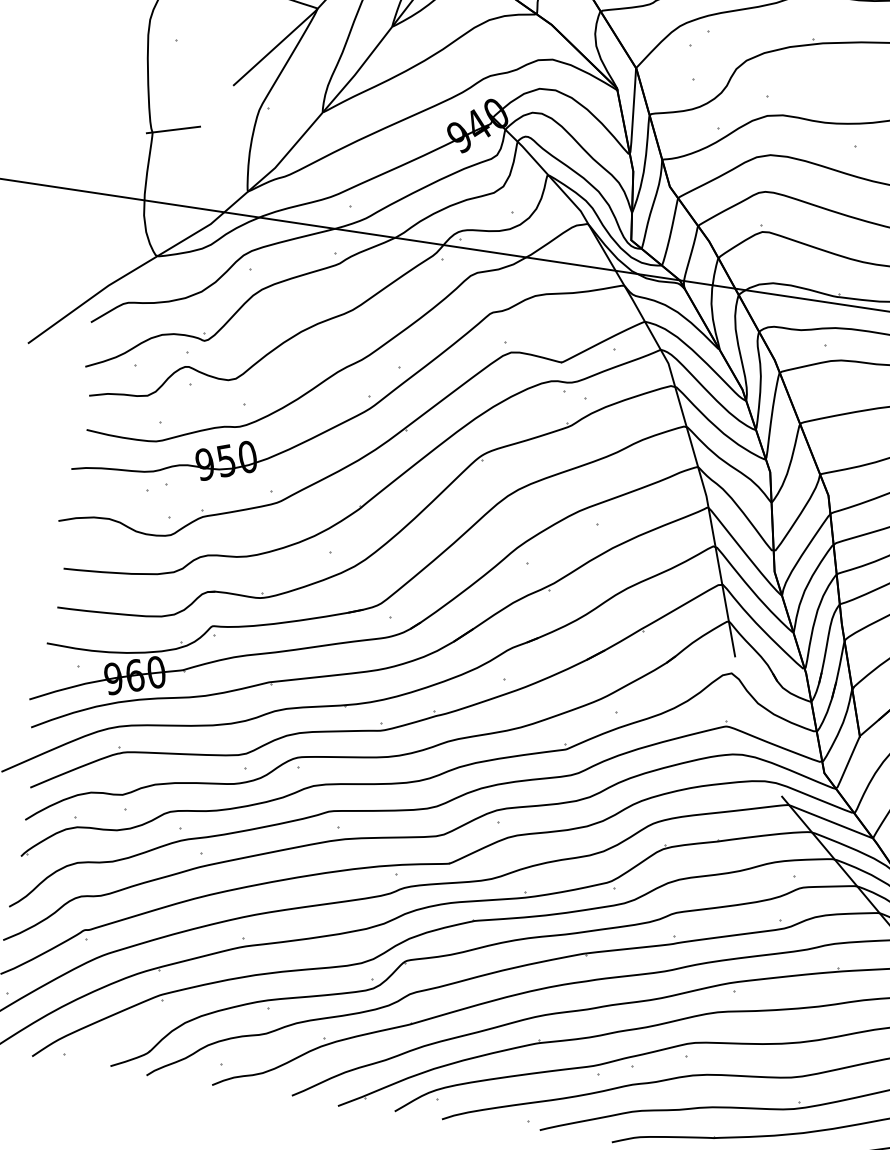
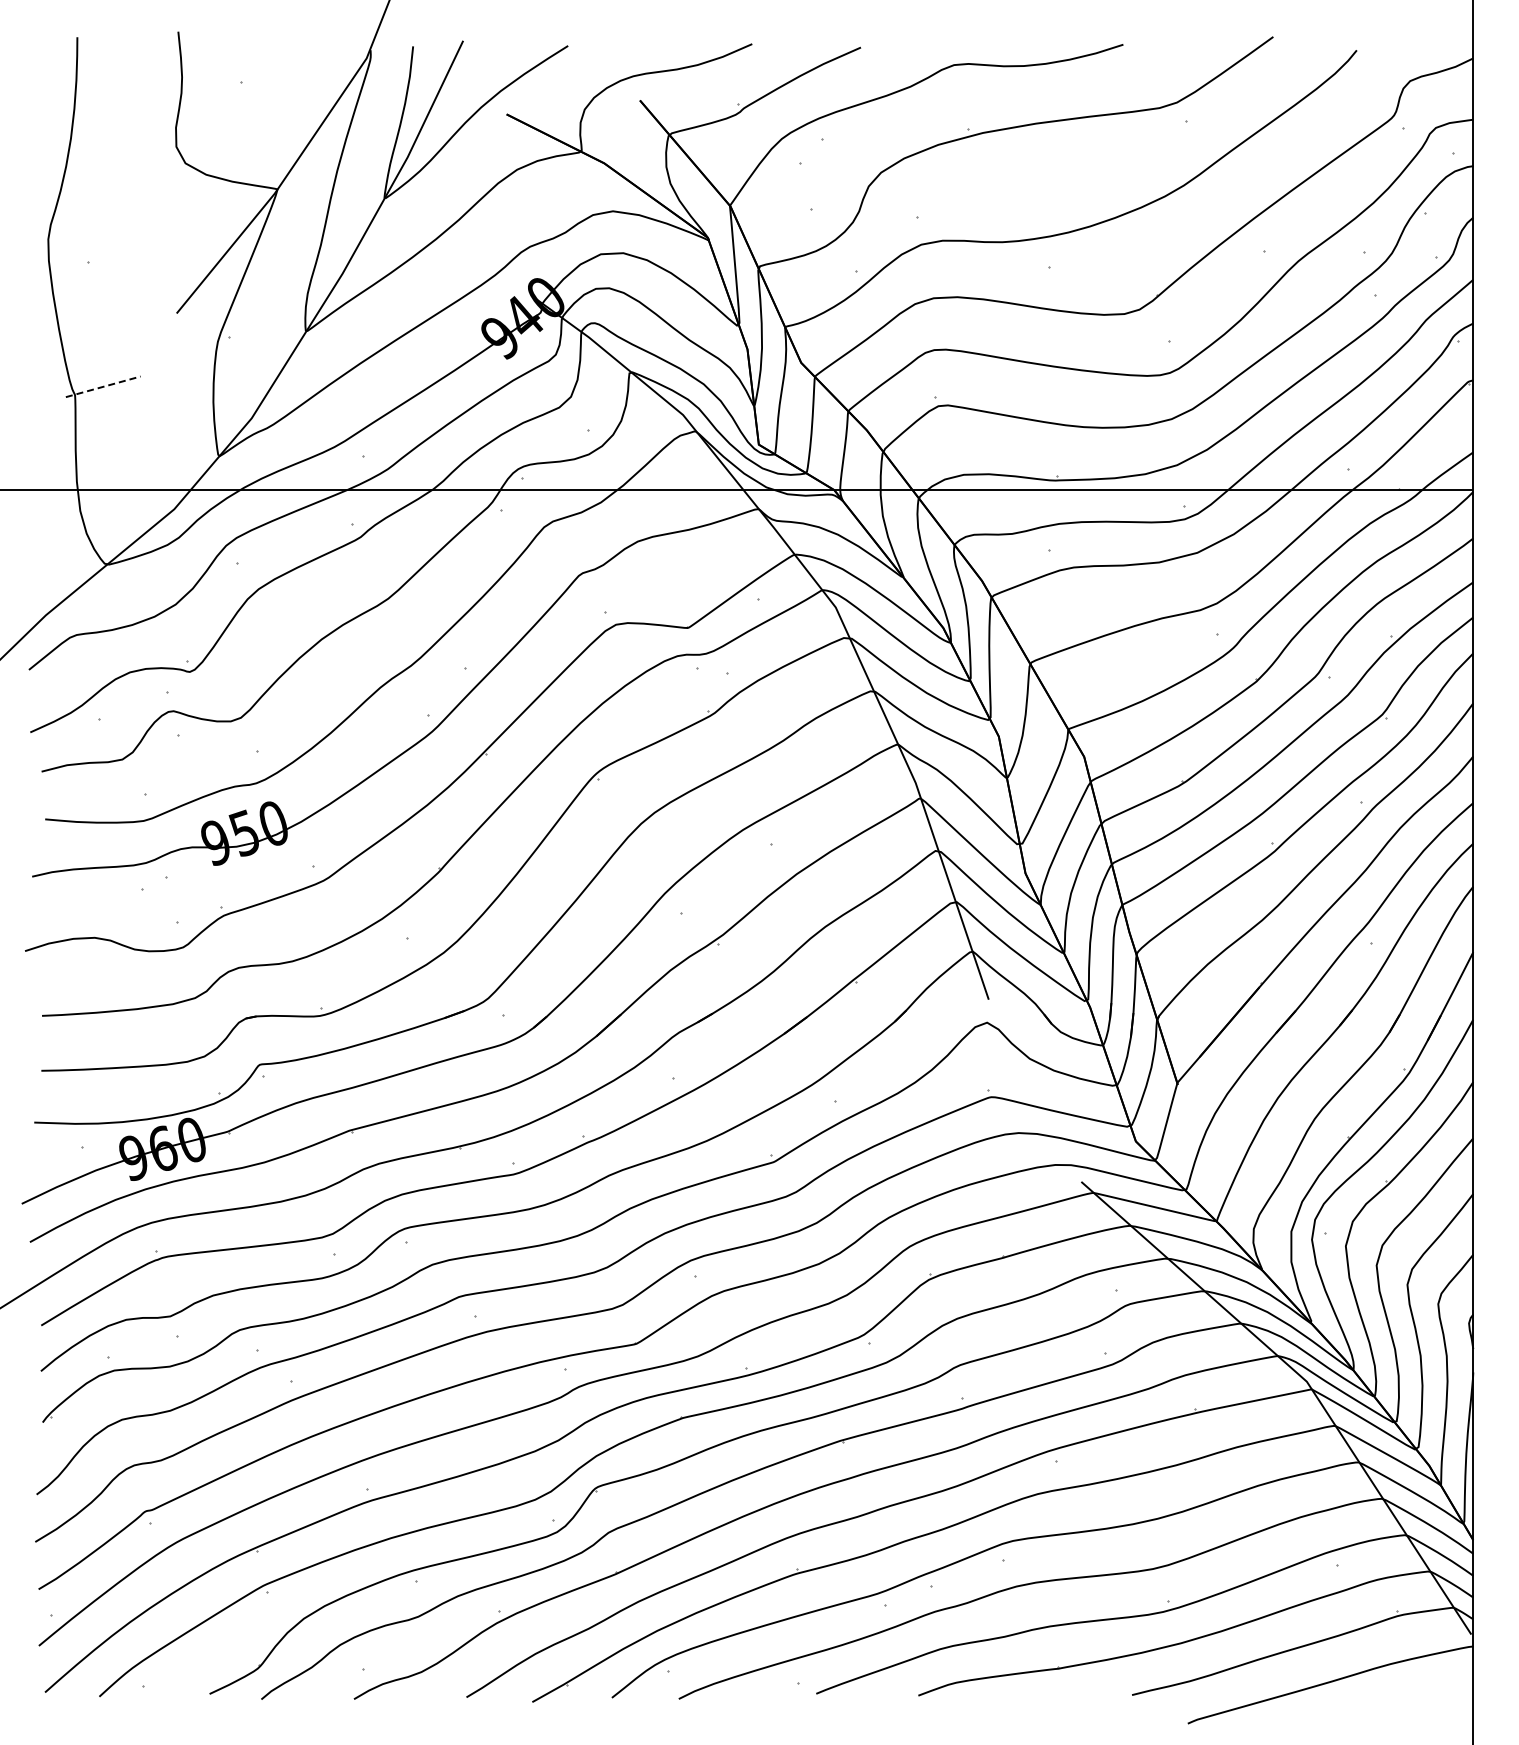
line: (173, 129) -> (103, 386), solid -> dashed

